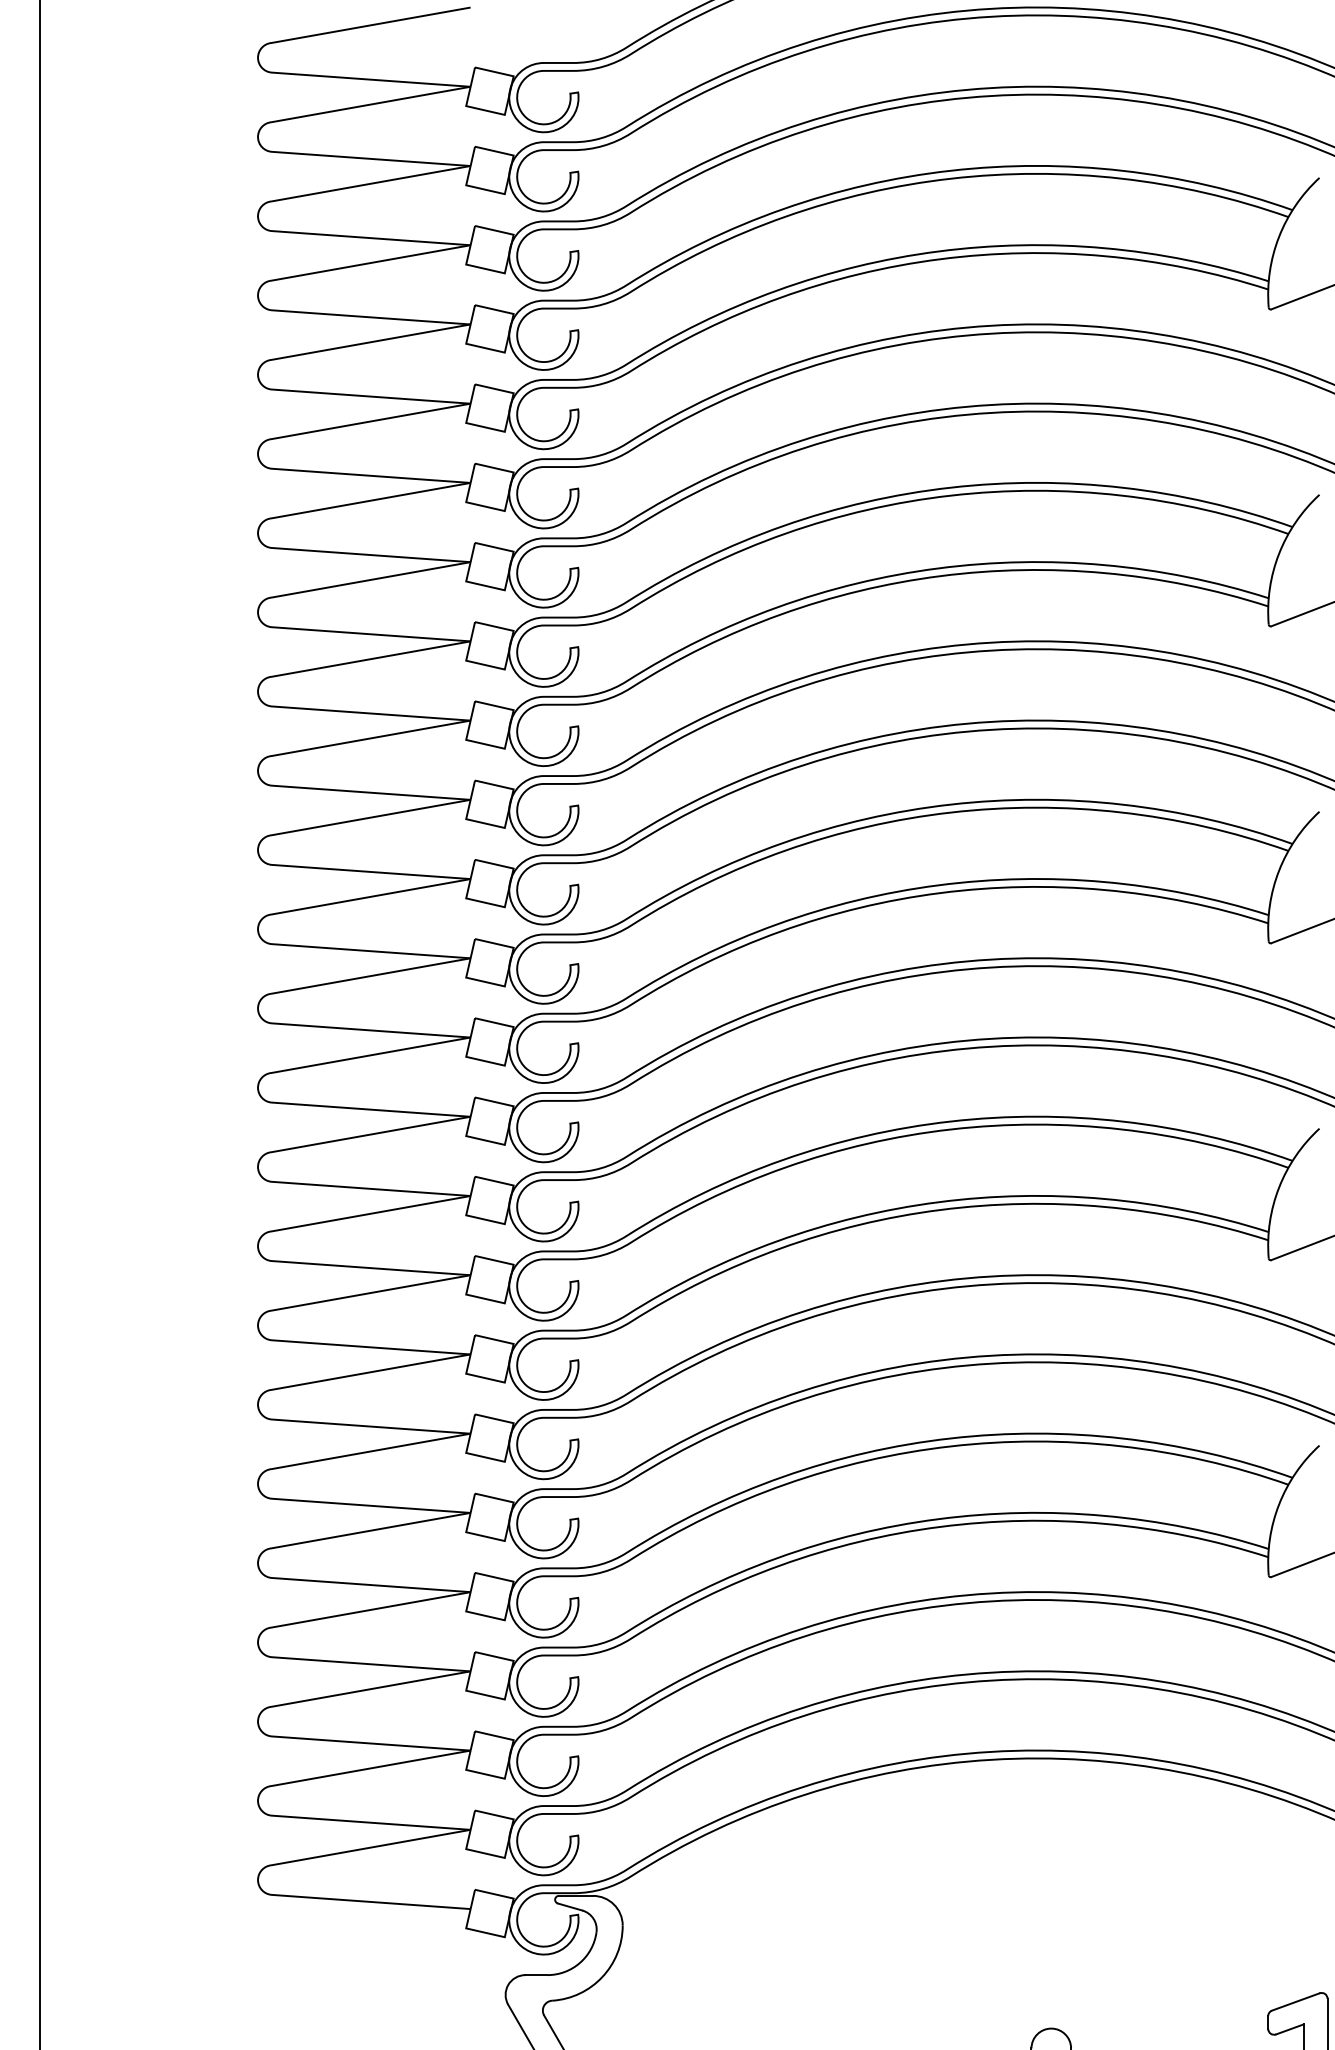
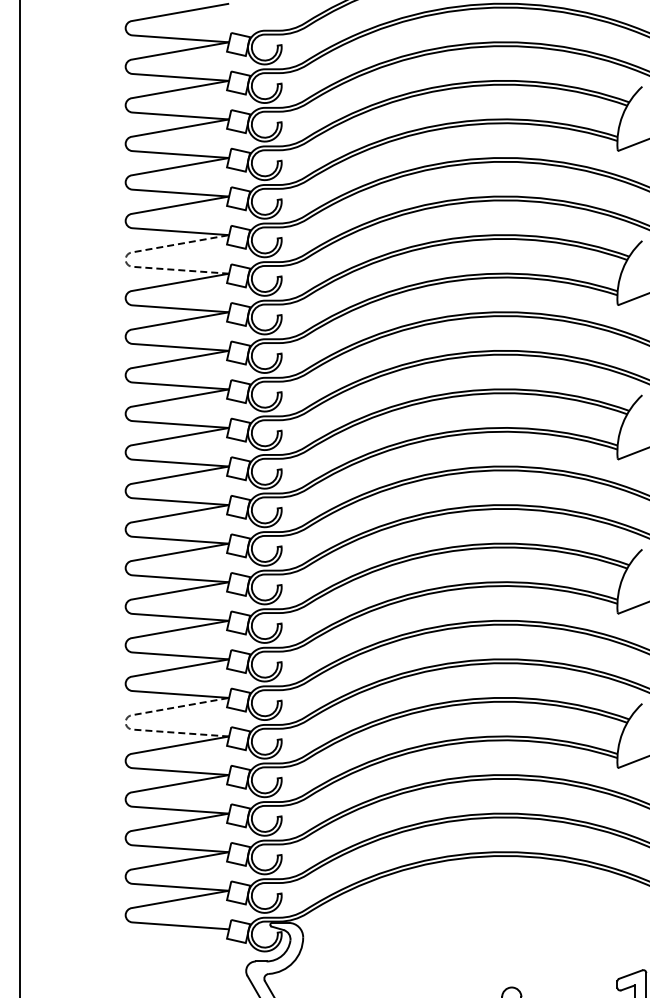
line: (257, 532) -> (125, 259), solid -> dashed
line: (257, 1484) -> (125, 722), solid -> dashed

